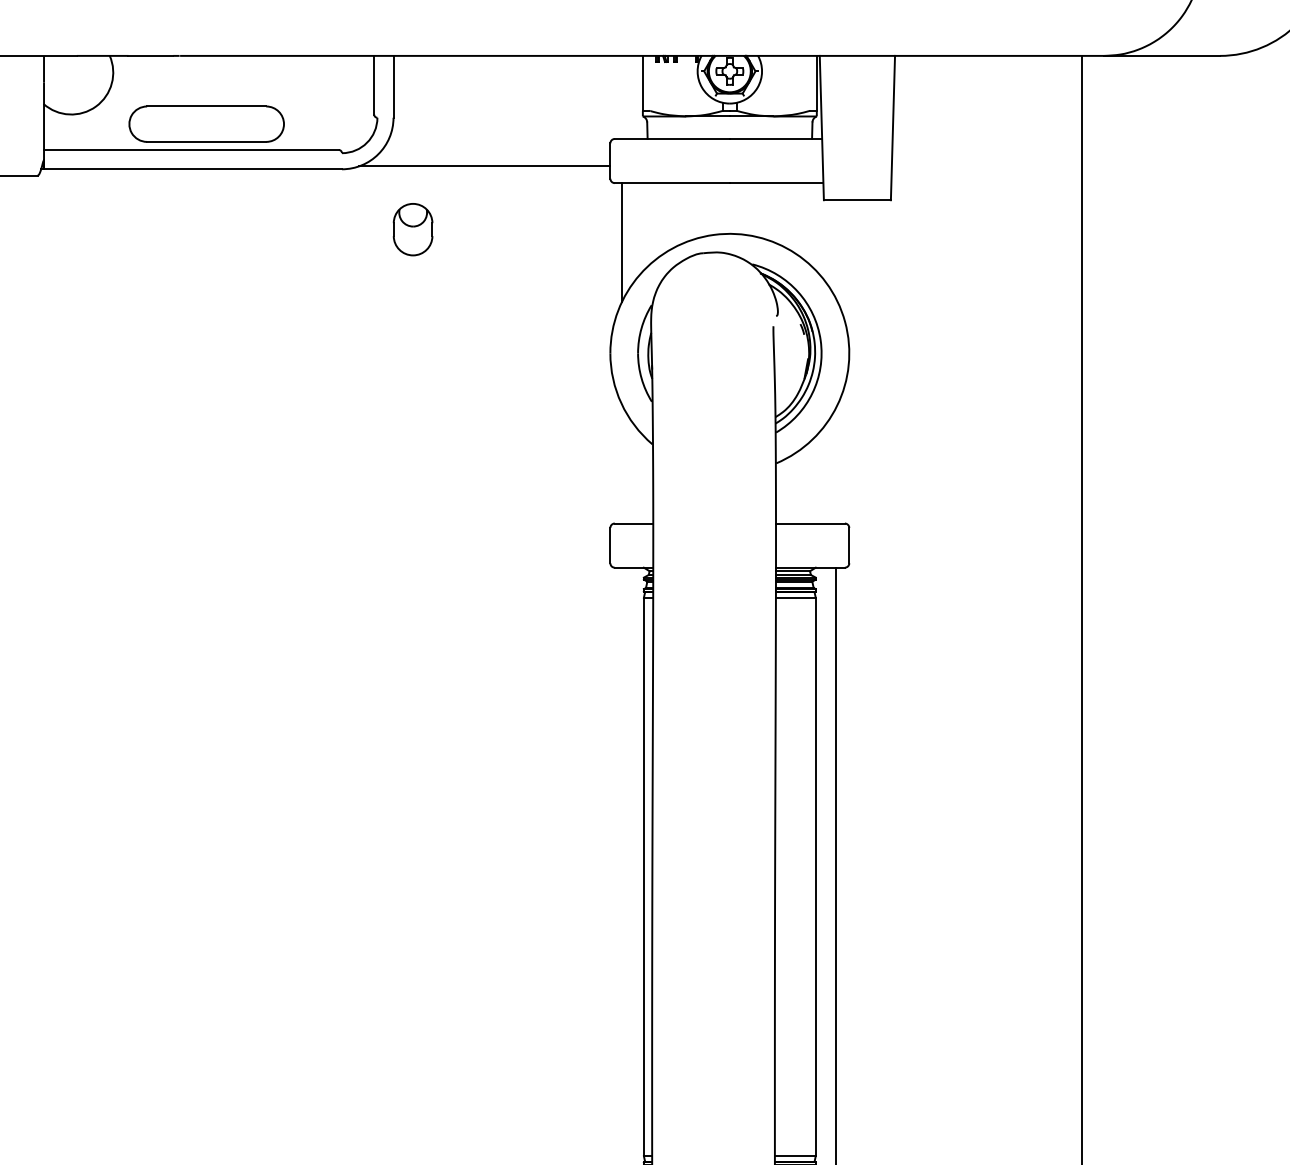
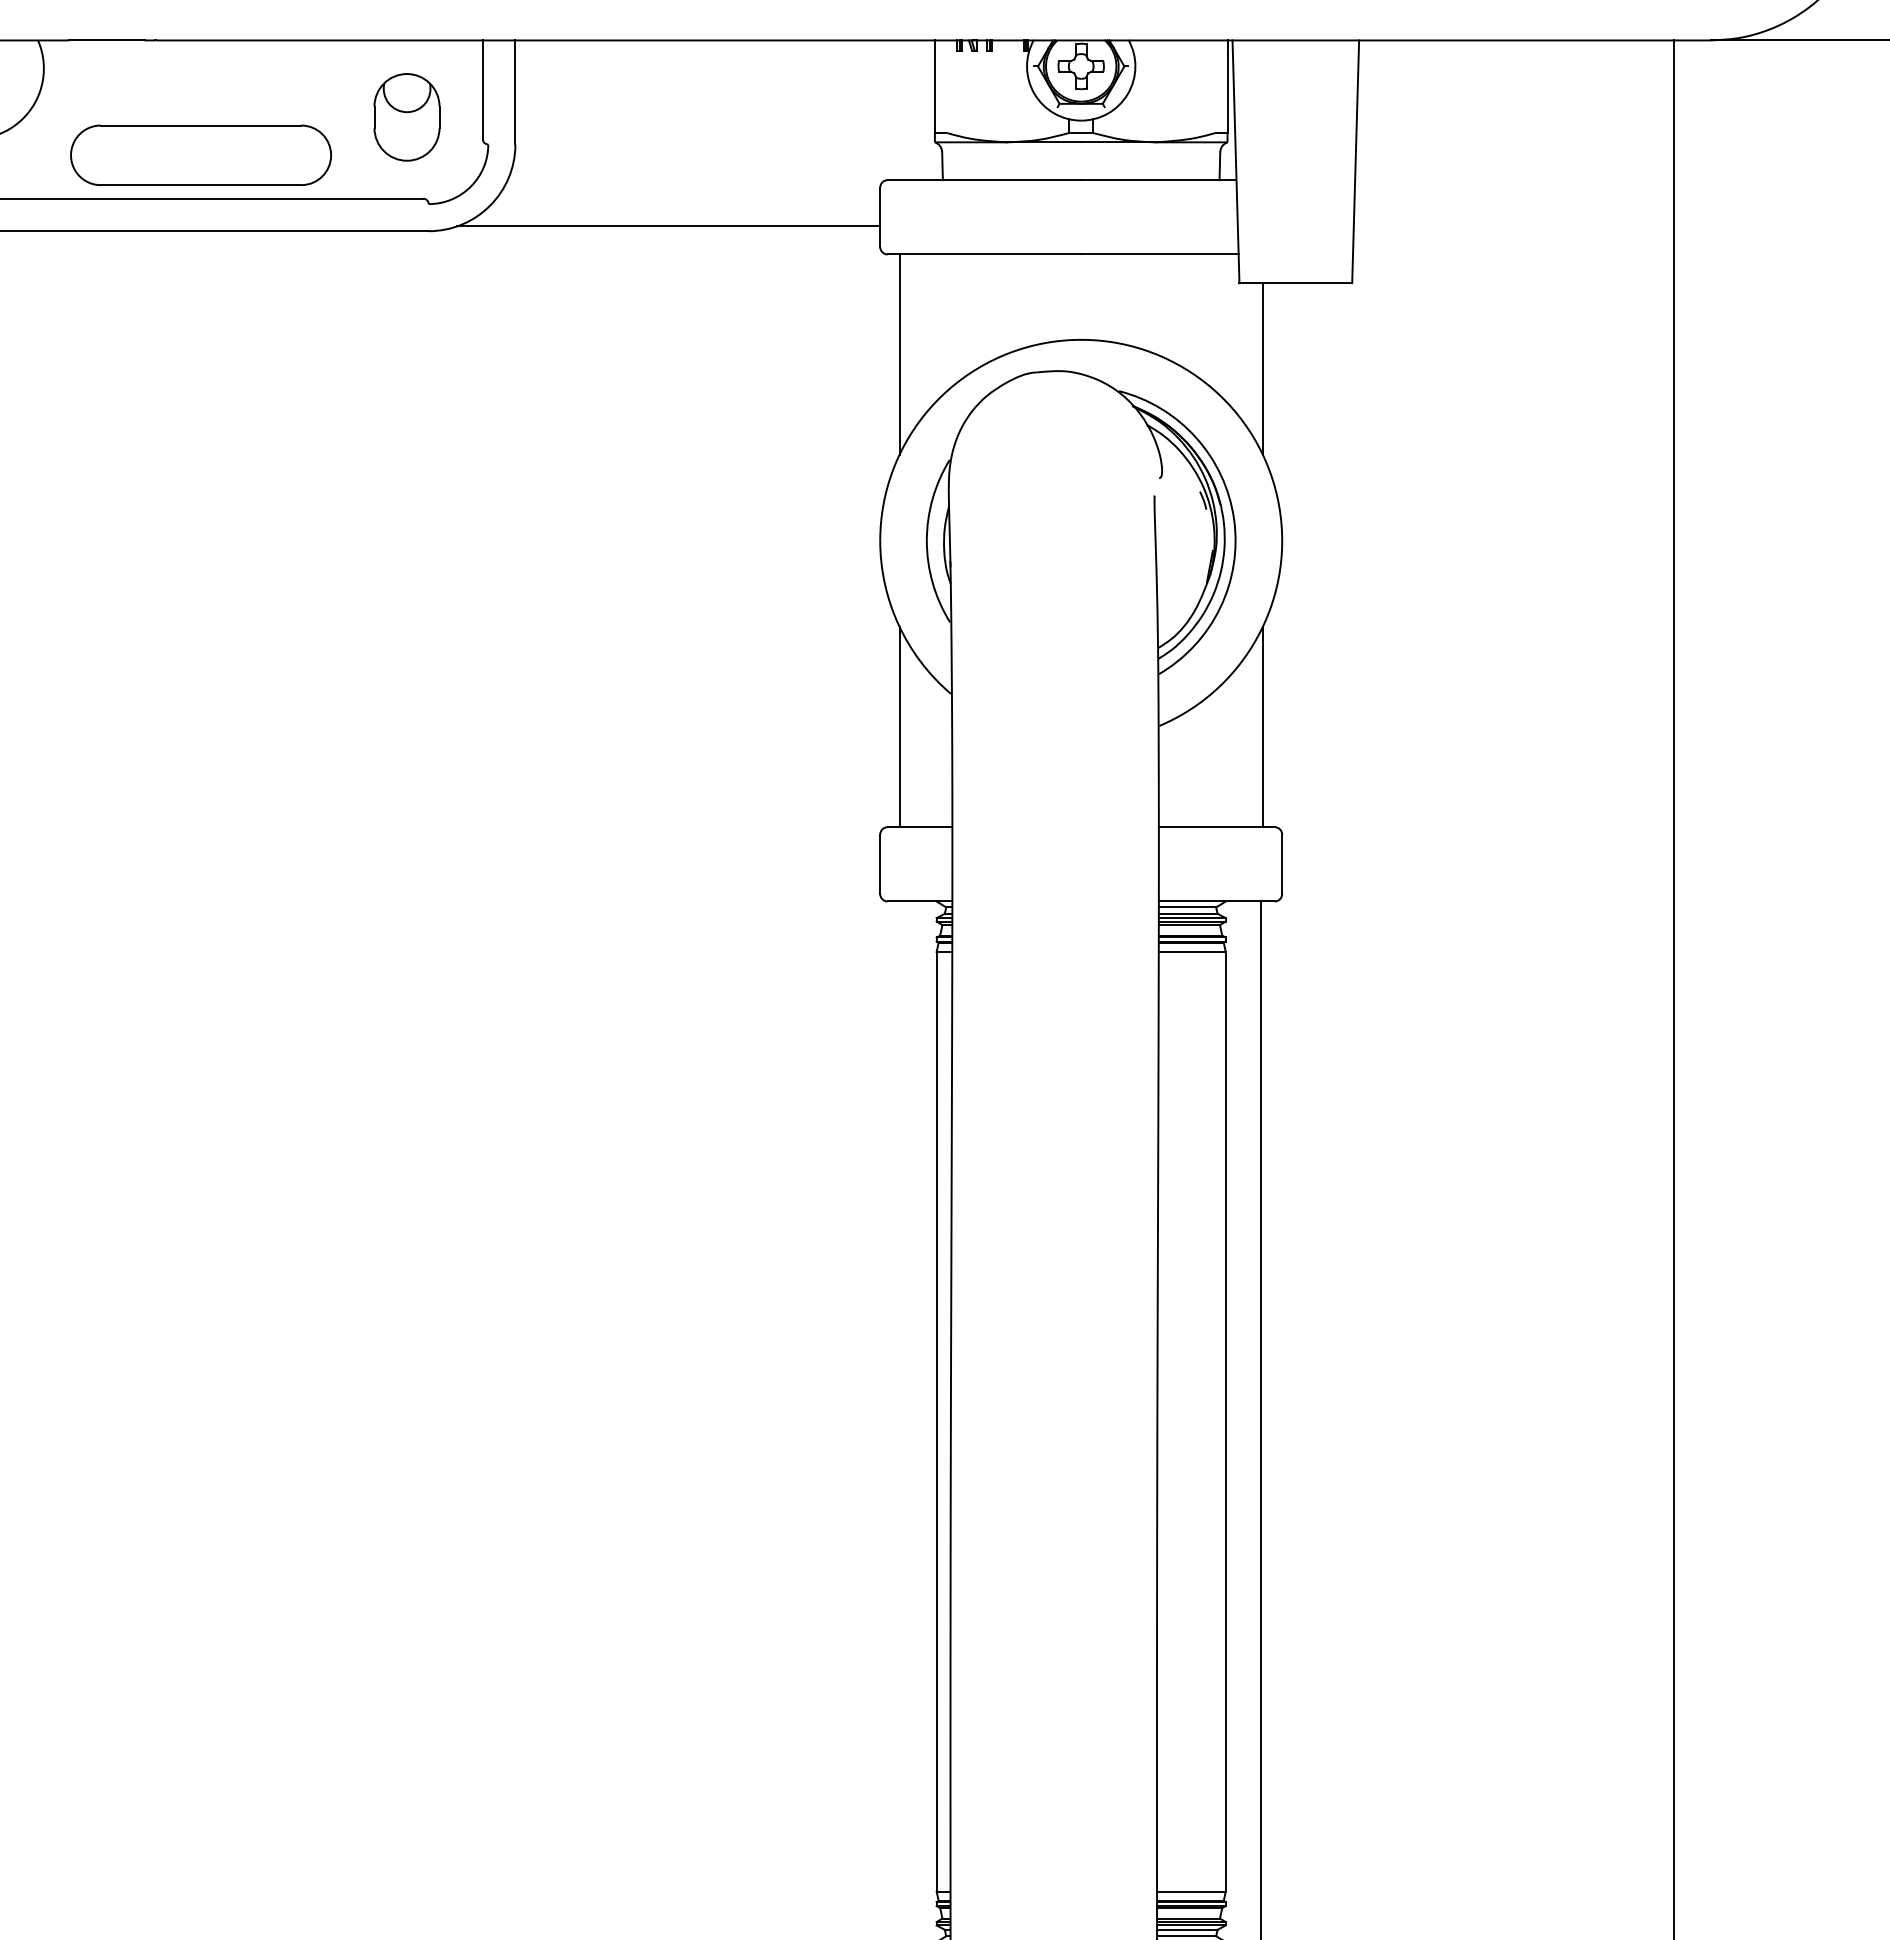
part: (412, 229) -> (405, 117), moved
line: (837, 251) -> (1262, 369), added
line: (621, 463) -> (898, 726), added
line: (837, 463) -> (1262, 726), added

